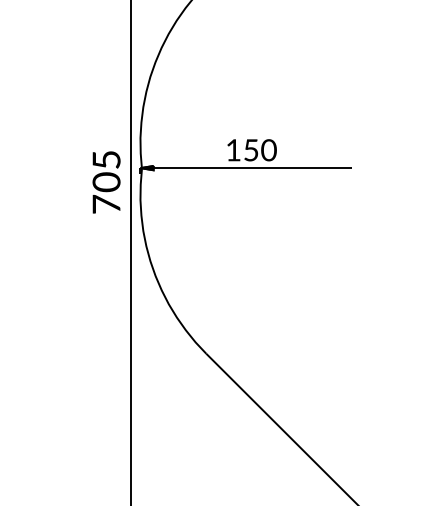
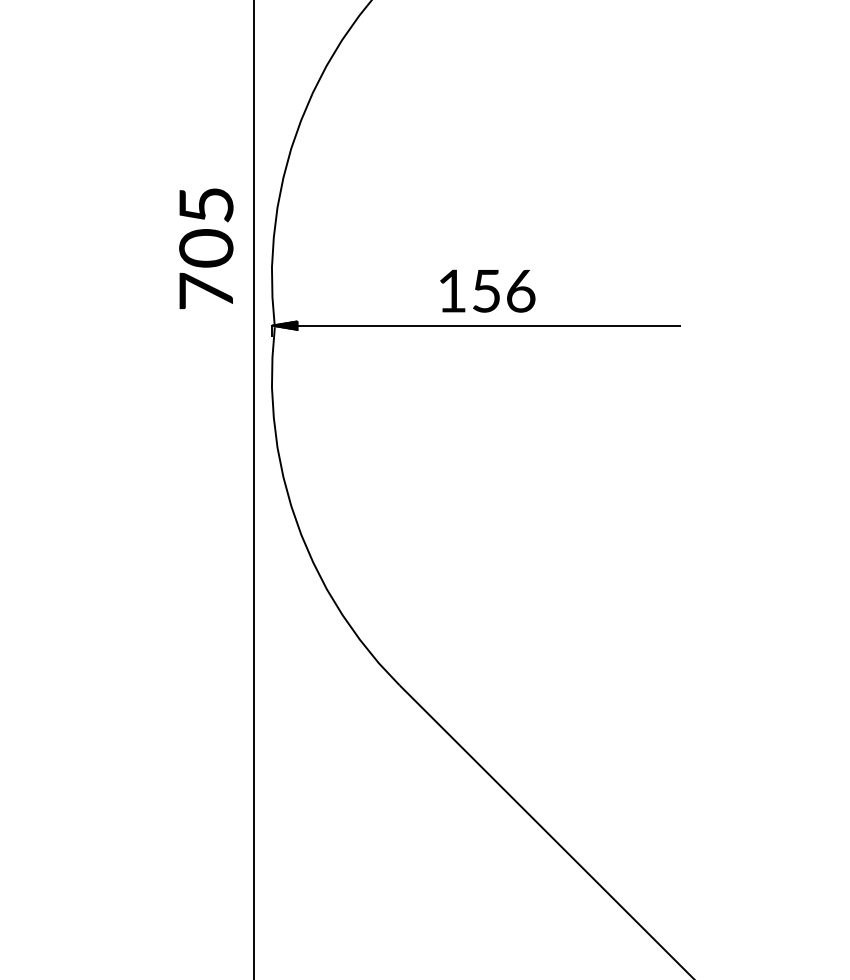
text: (268, 149) -> (519, 289), 150 -> 156
text: (106, 182) -> (206, 248), moved

